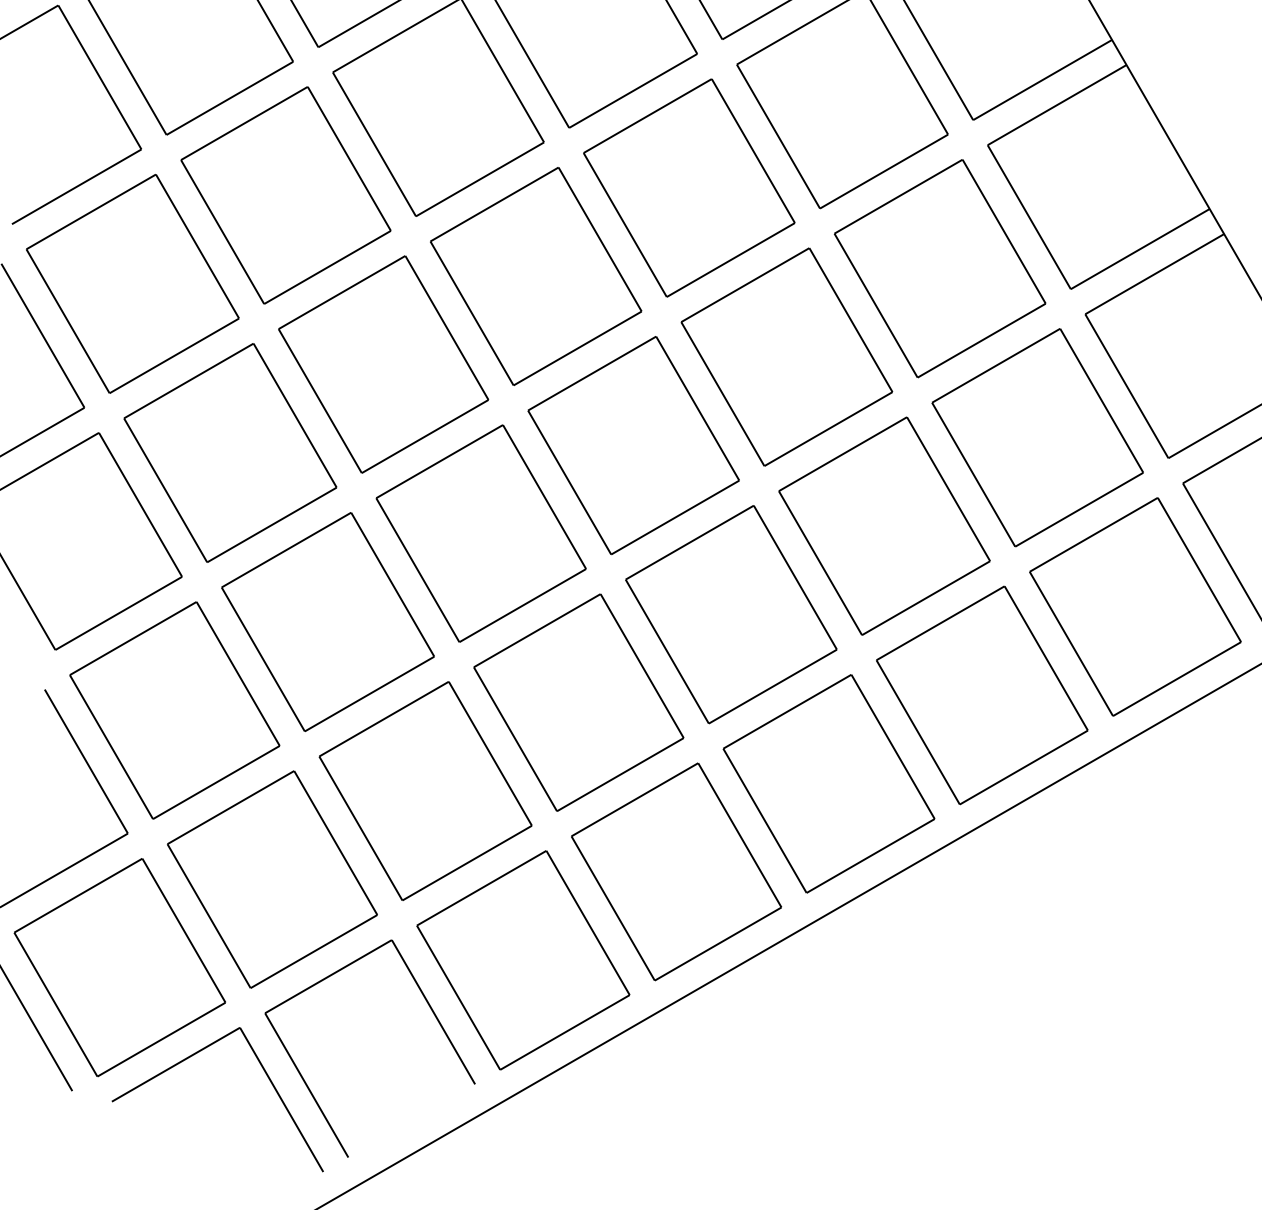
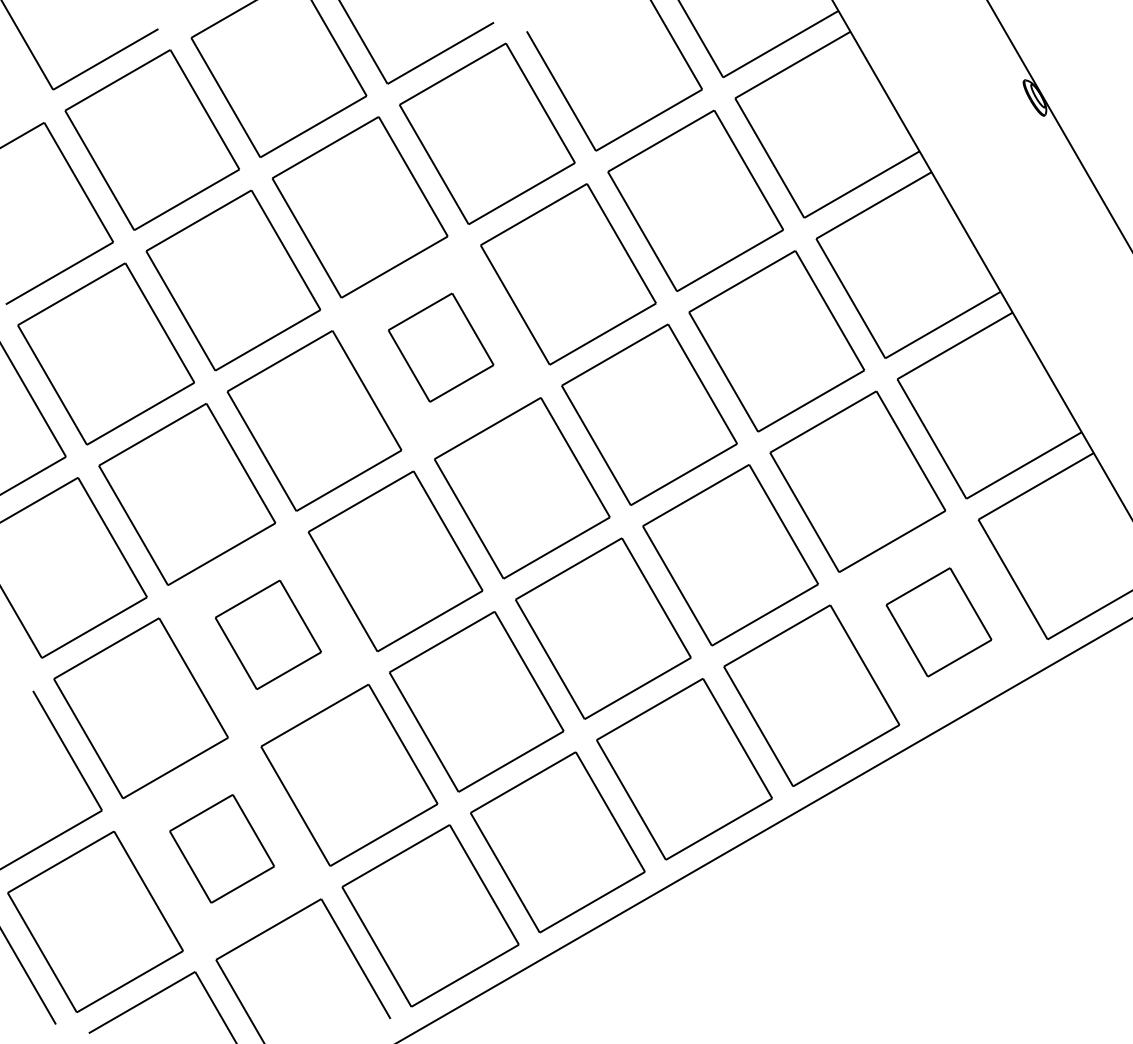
part: (535, 276) -> (440, 347), size x0.6
part: (1134, 607) -> (938, 622), size x0.6
part: (328, 621) -> (268, 634), size x0.6
part: (271, 879) -> (221, 848), size x0.6

